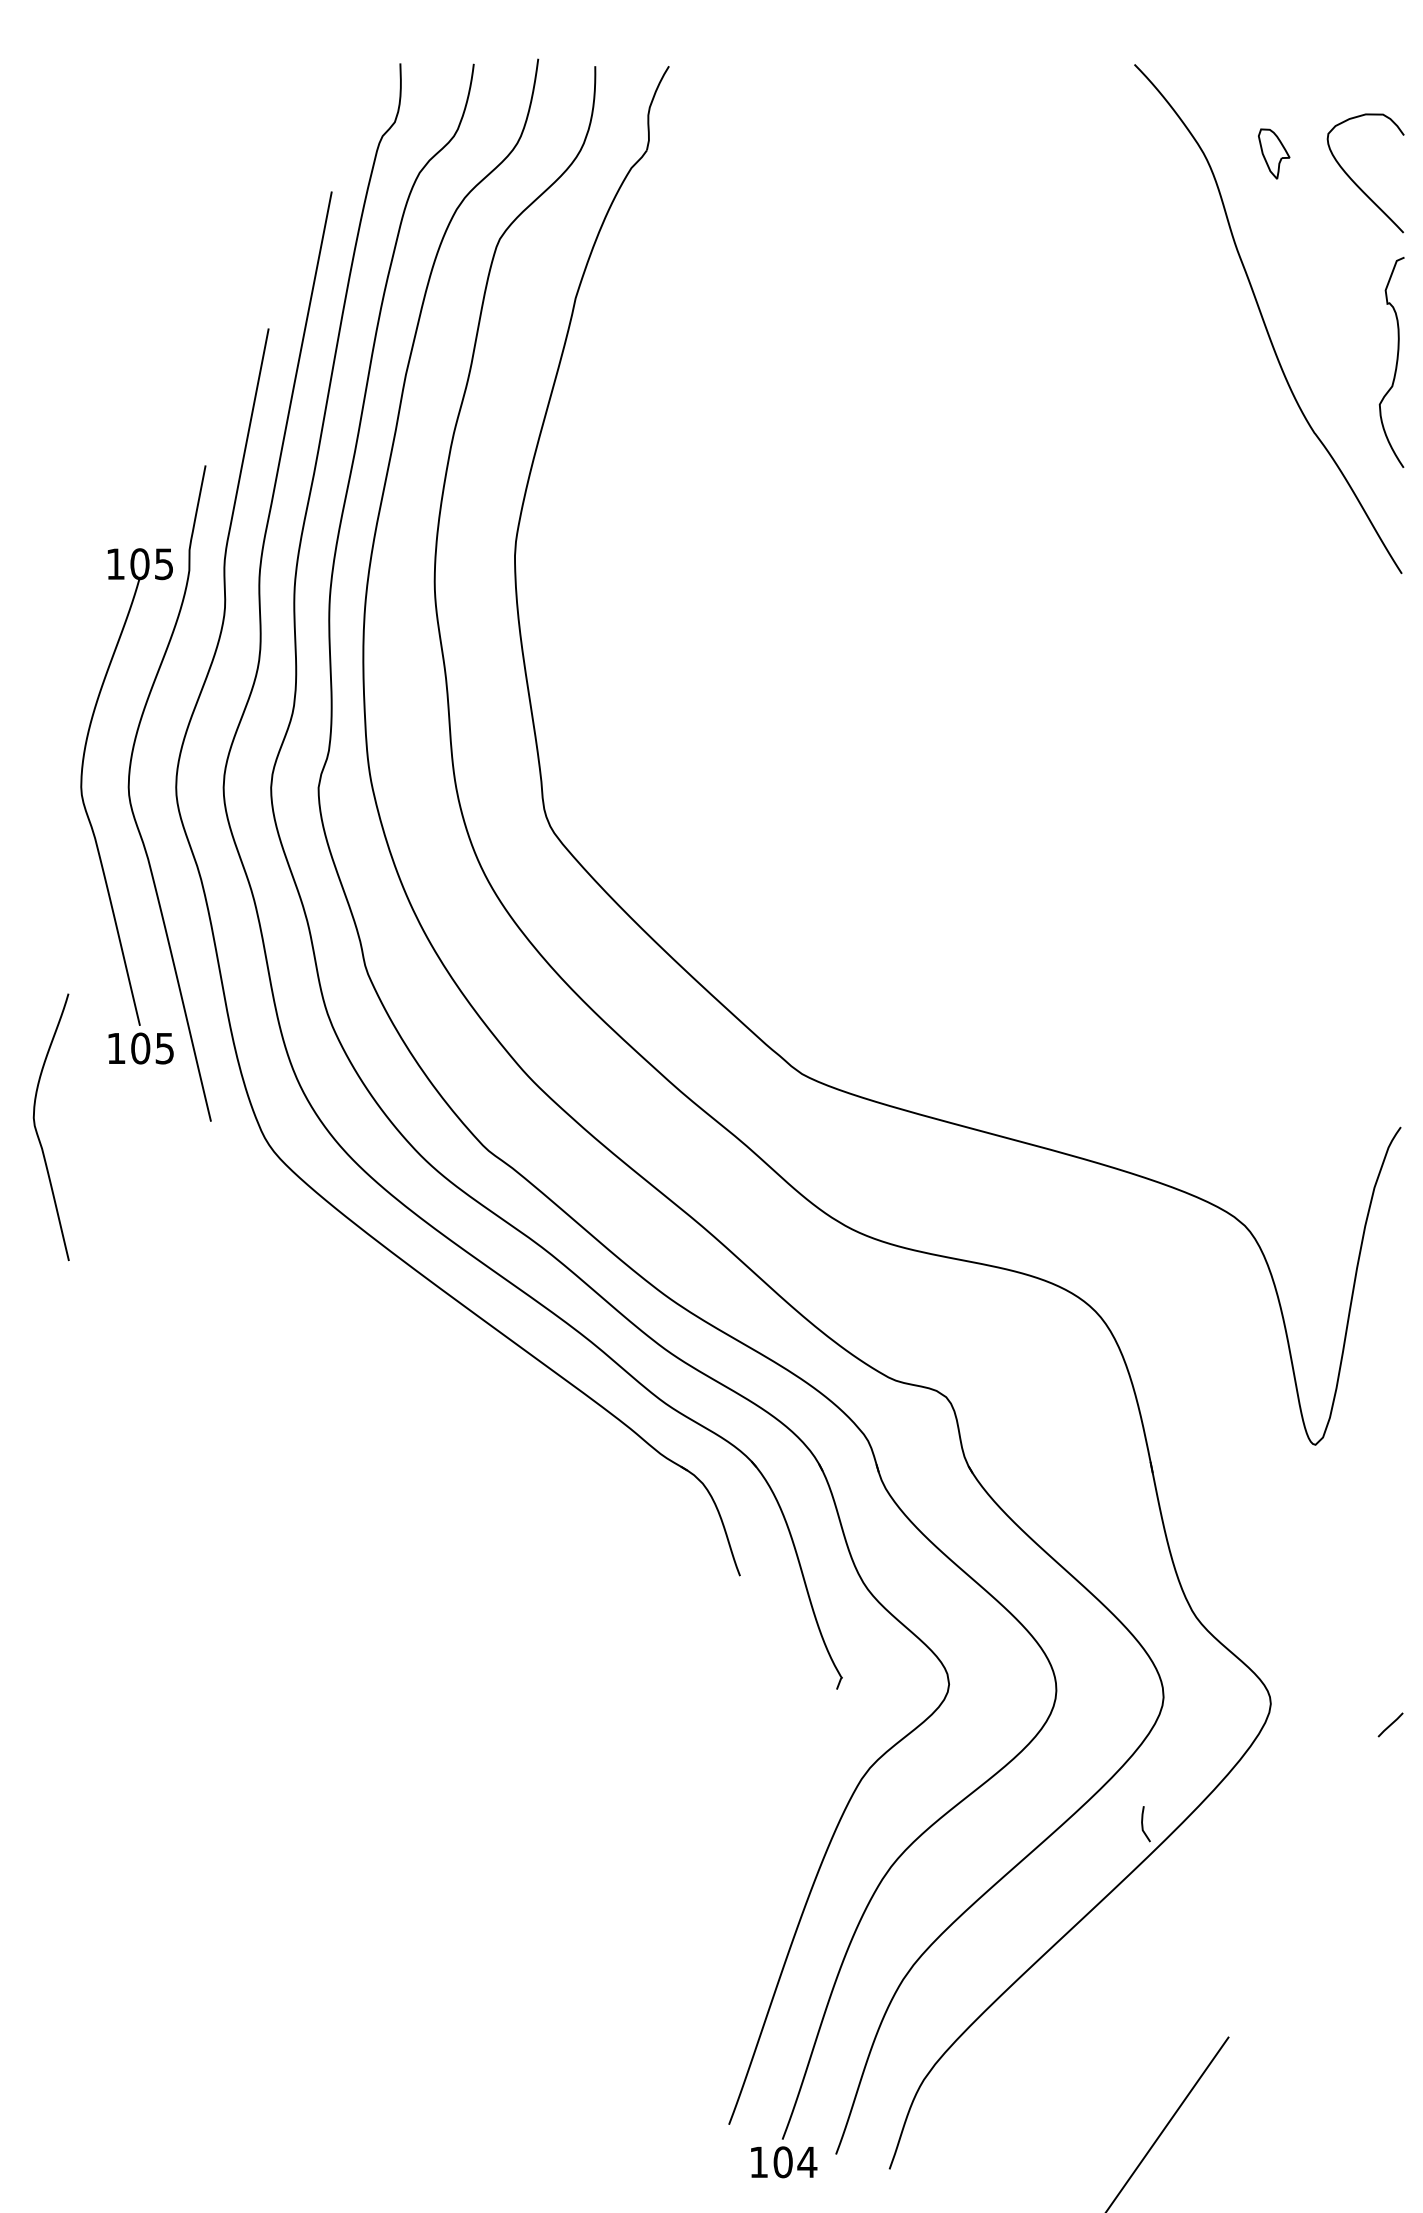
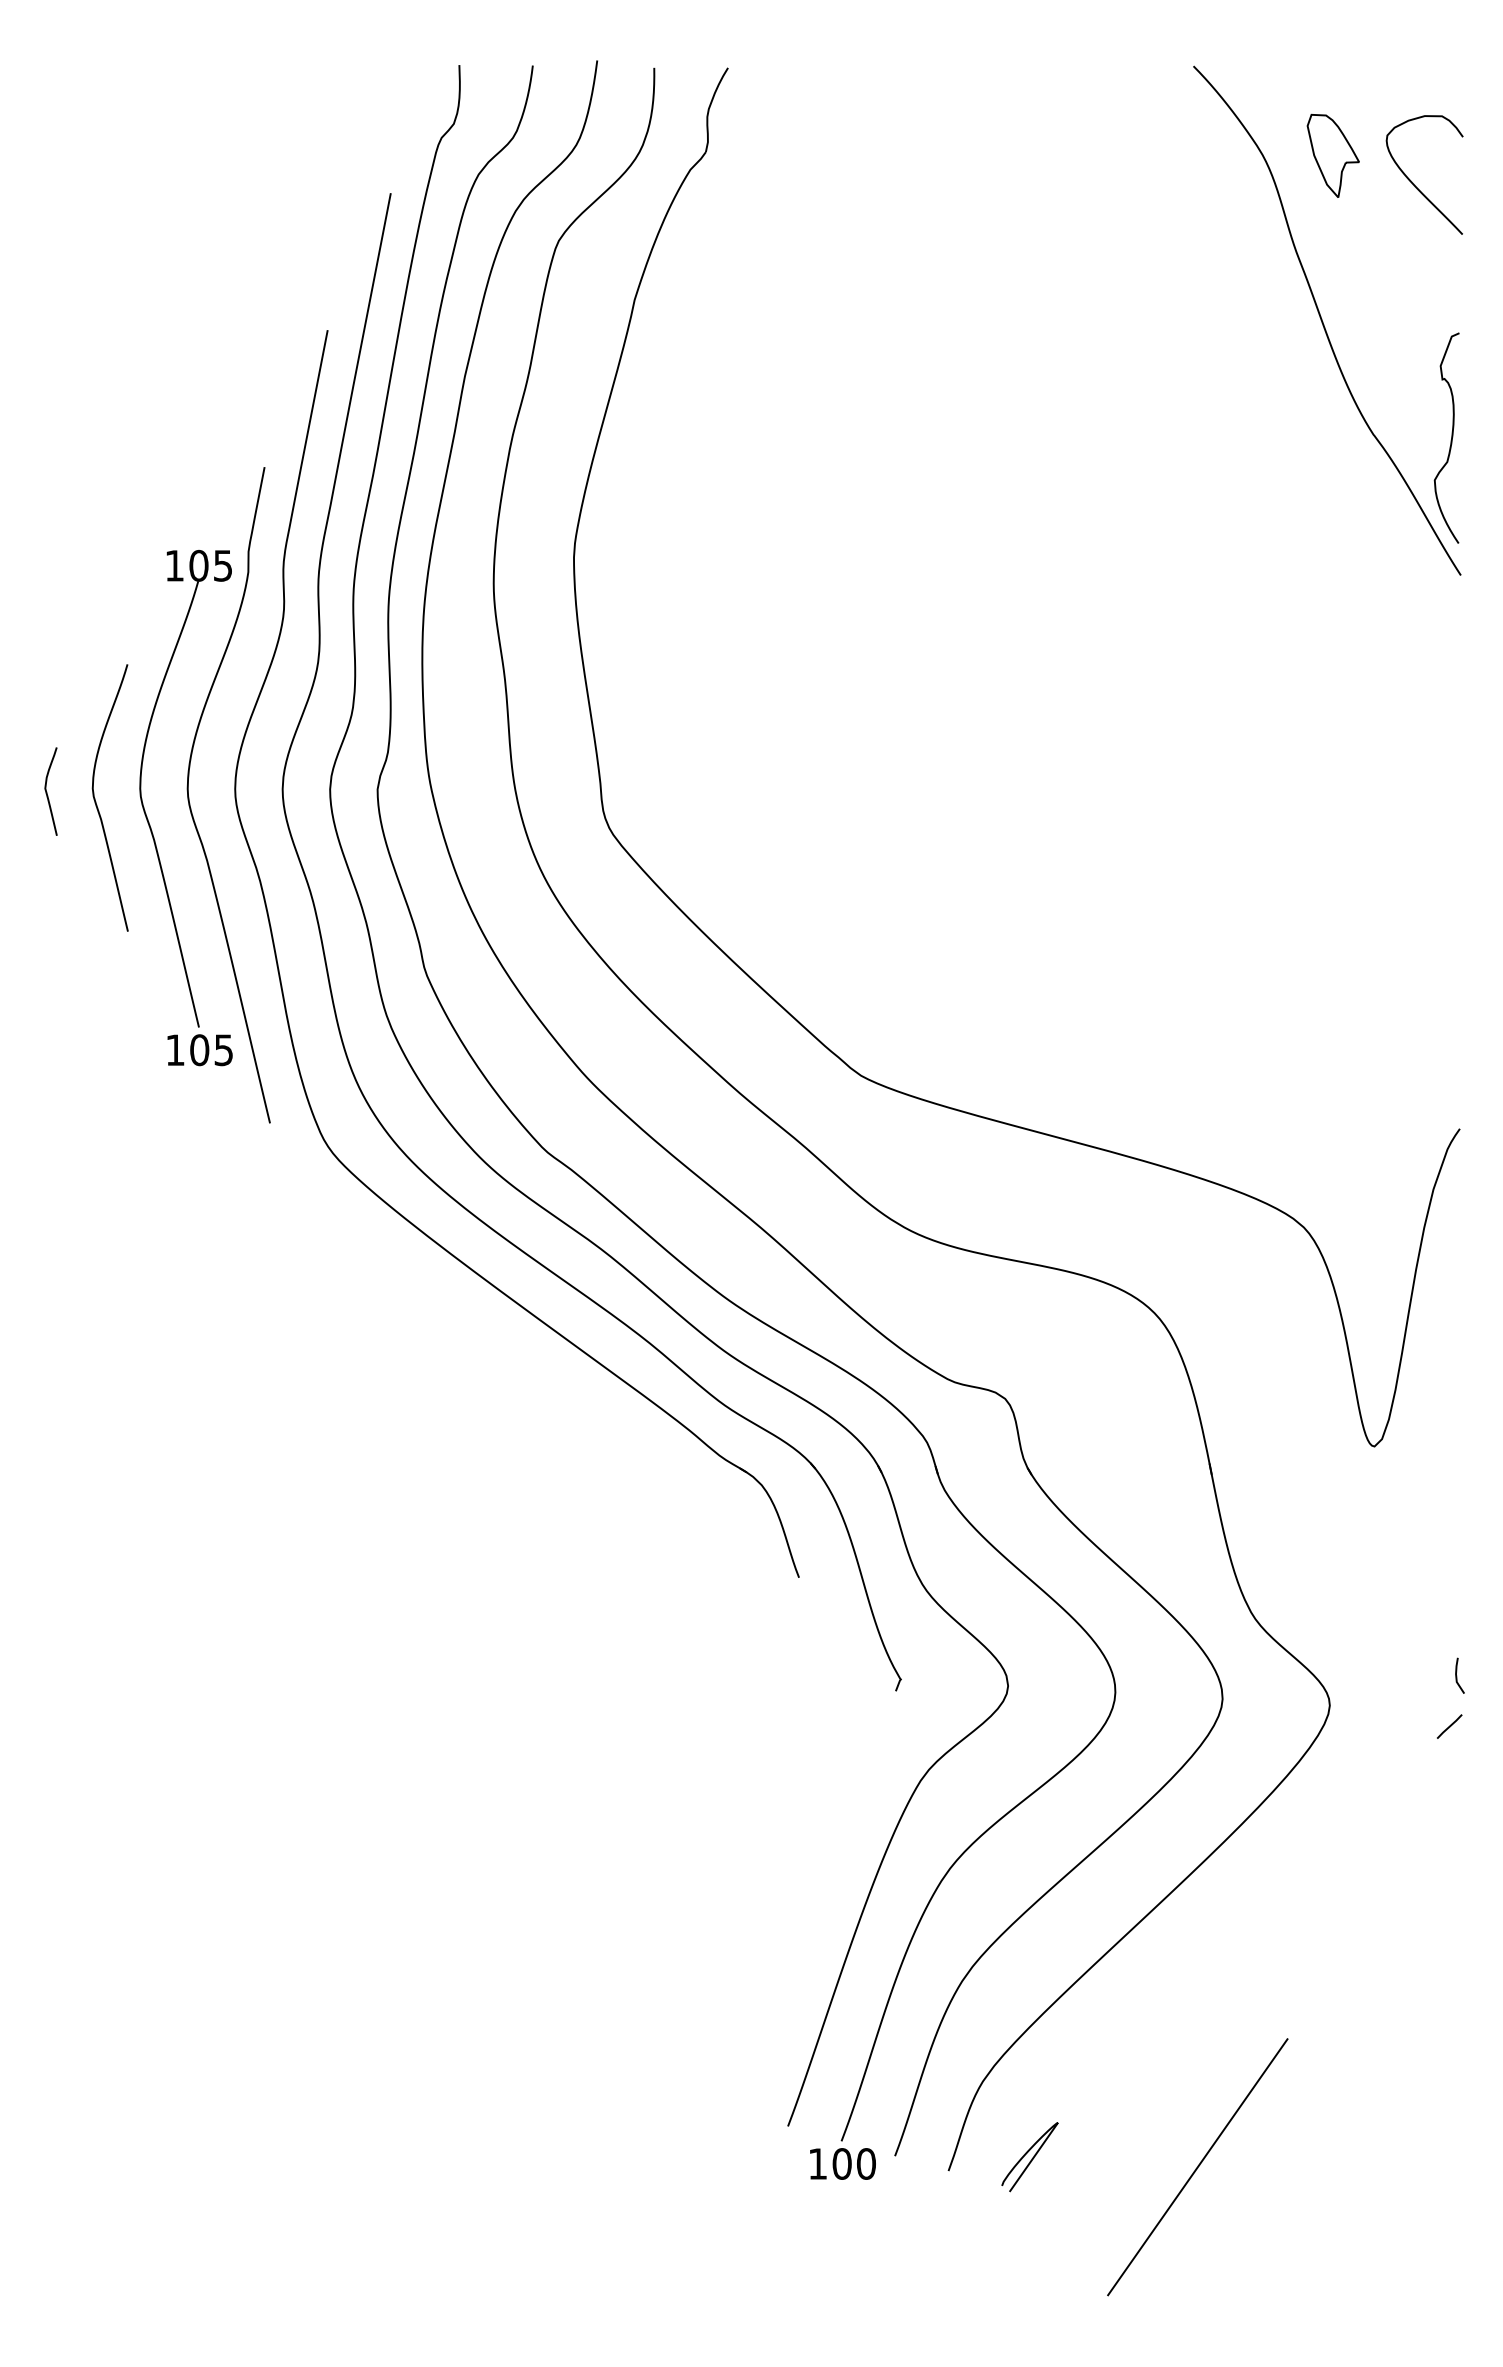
part: (1273, 153) -> (1332, 155), size x1.67
curve: (1396, 361) -> (1451, 437), moved
curve: (37, 1130) -> (96, 801), moved
line: (1143, 1823) -> (1457, 1675), moved
curve: (972, 2156) -> (1031, 2158), added
text: (807, 2161) -> (866, 2163), 104 -> 100

